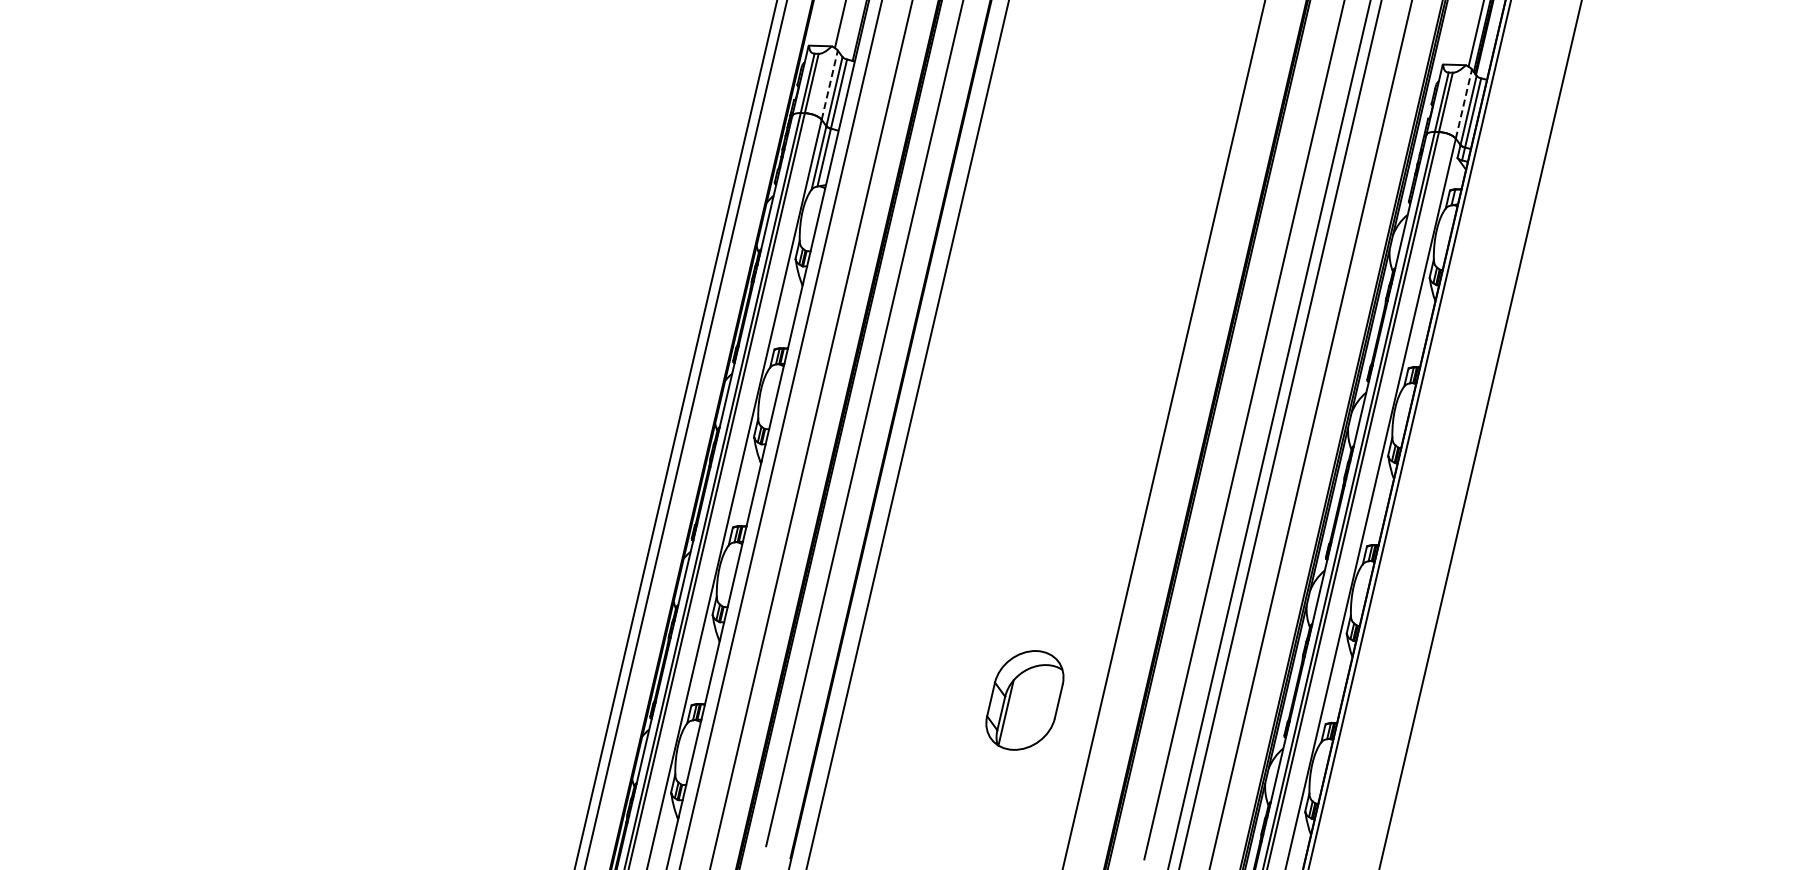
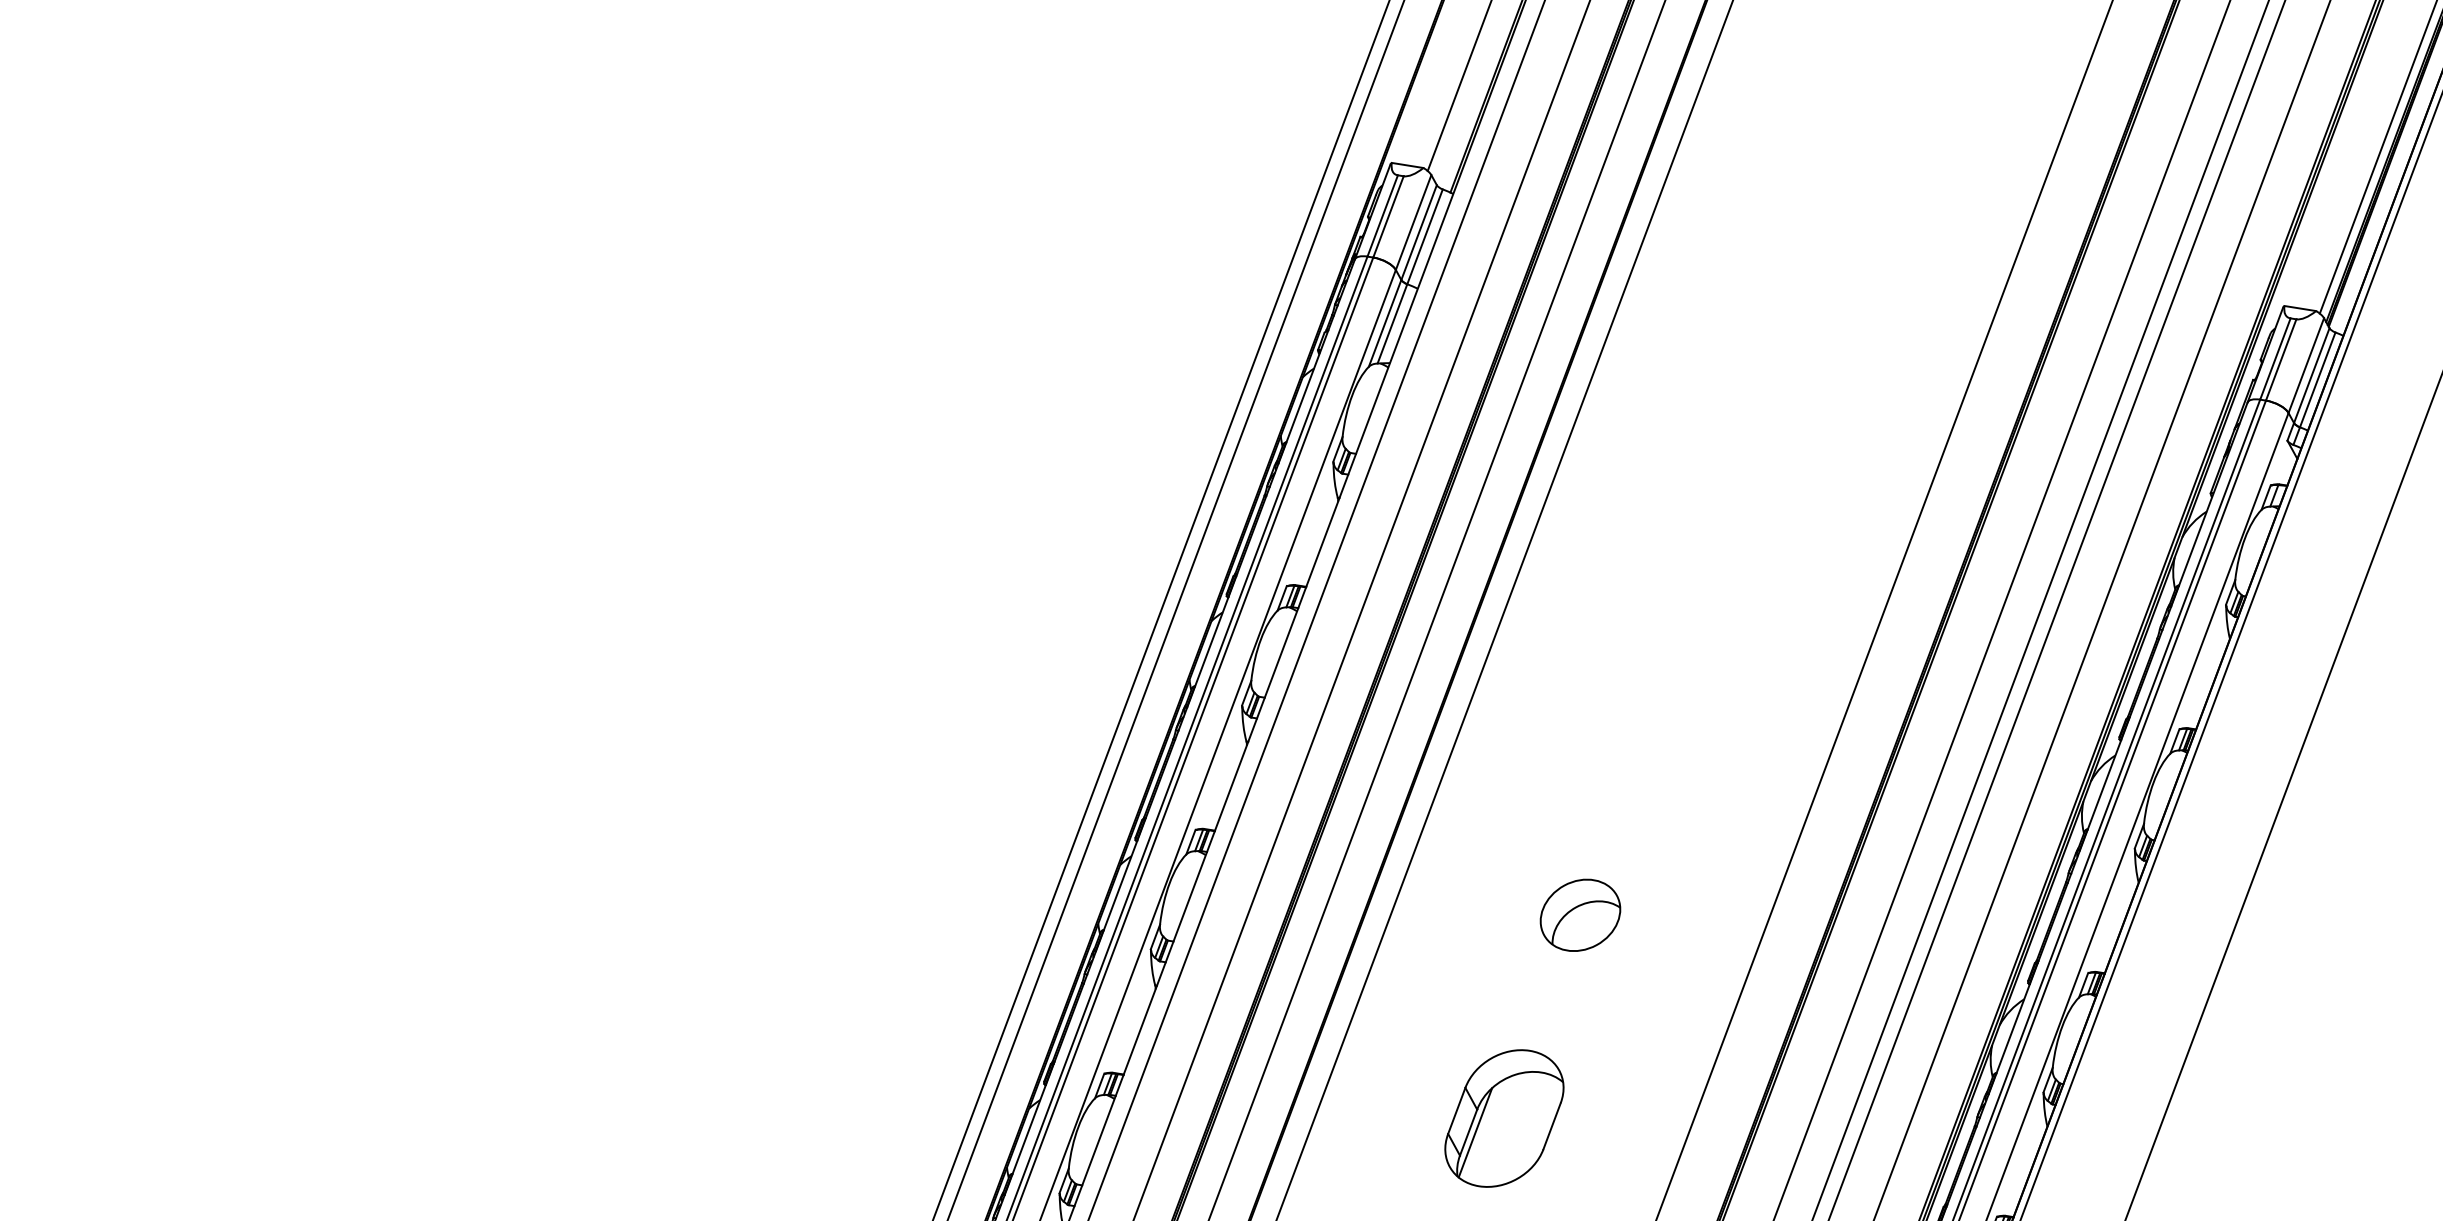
line: (829, 85) -> (1413, 222), dashed -> solid
line: (1463, 104) -> (2305, 366), dashed -> solid
part: (1008, 551) -> (1580, 914), added
part: (1024, 700) -> (1503, 1118), moved

